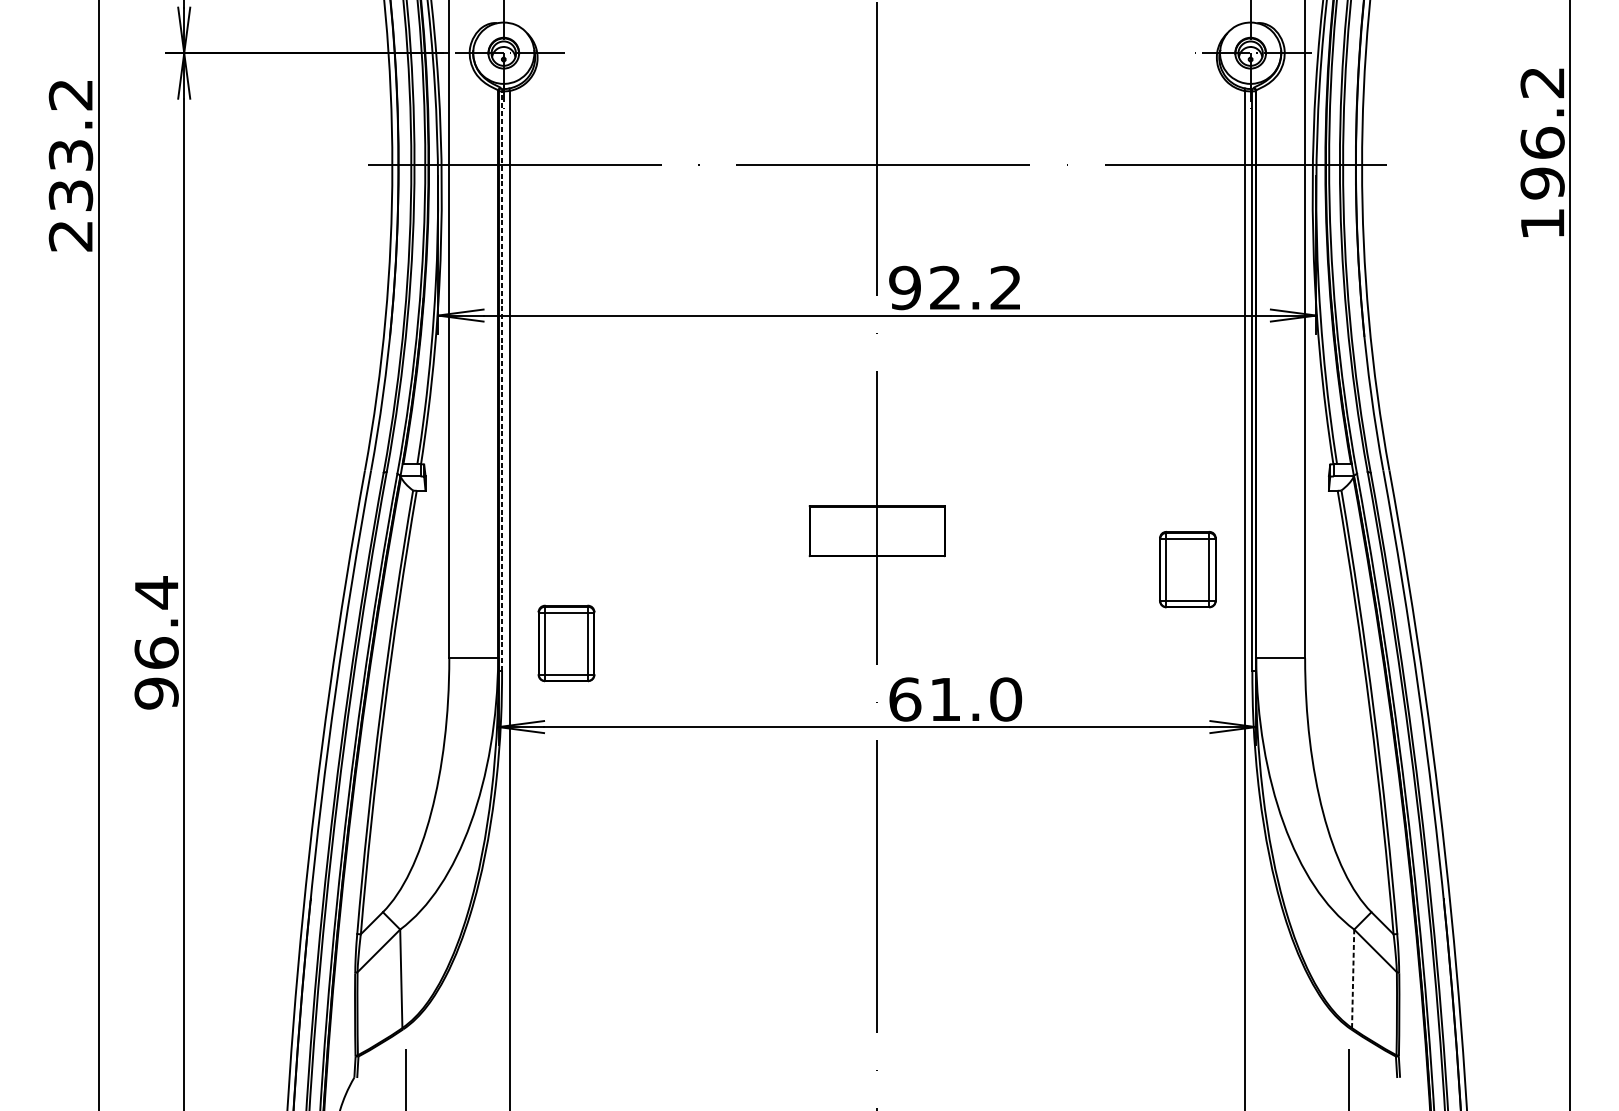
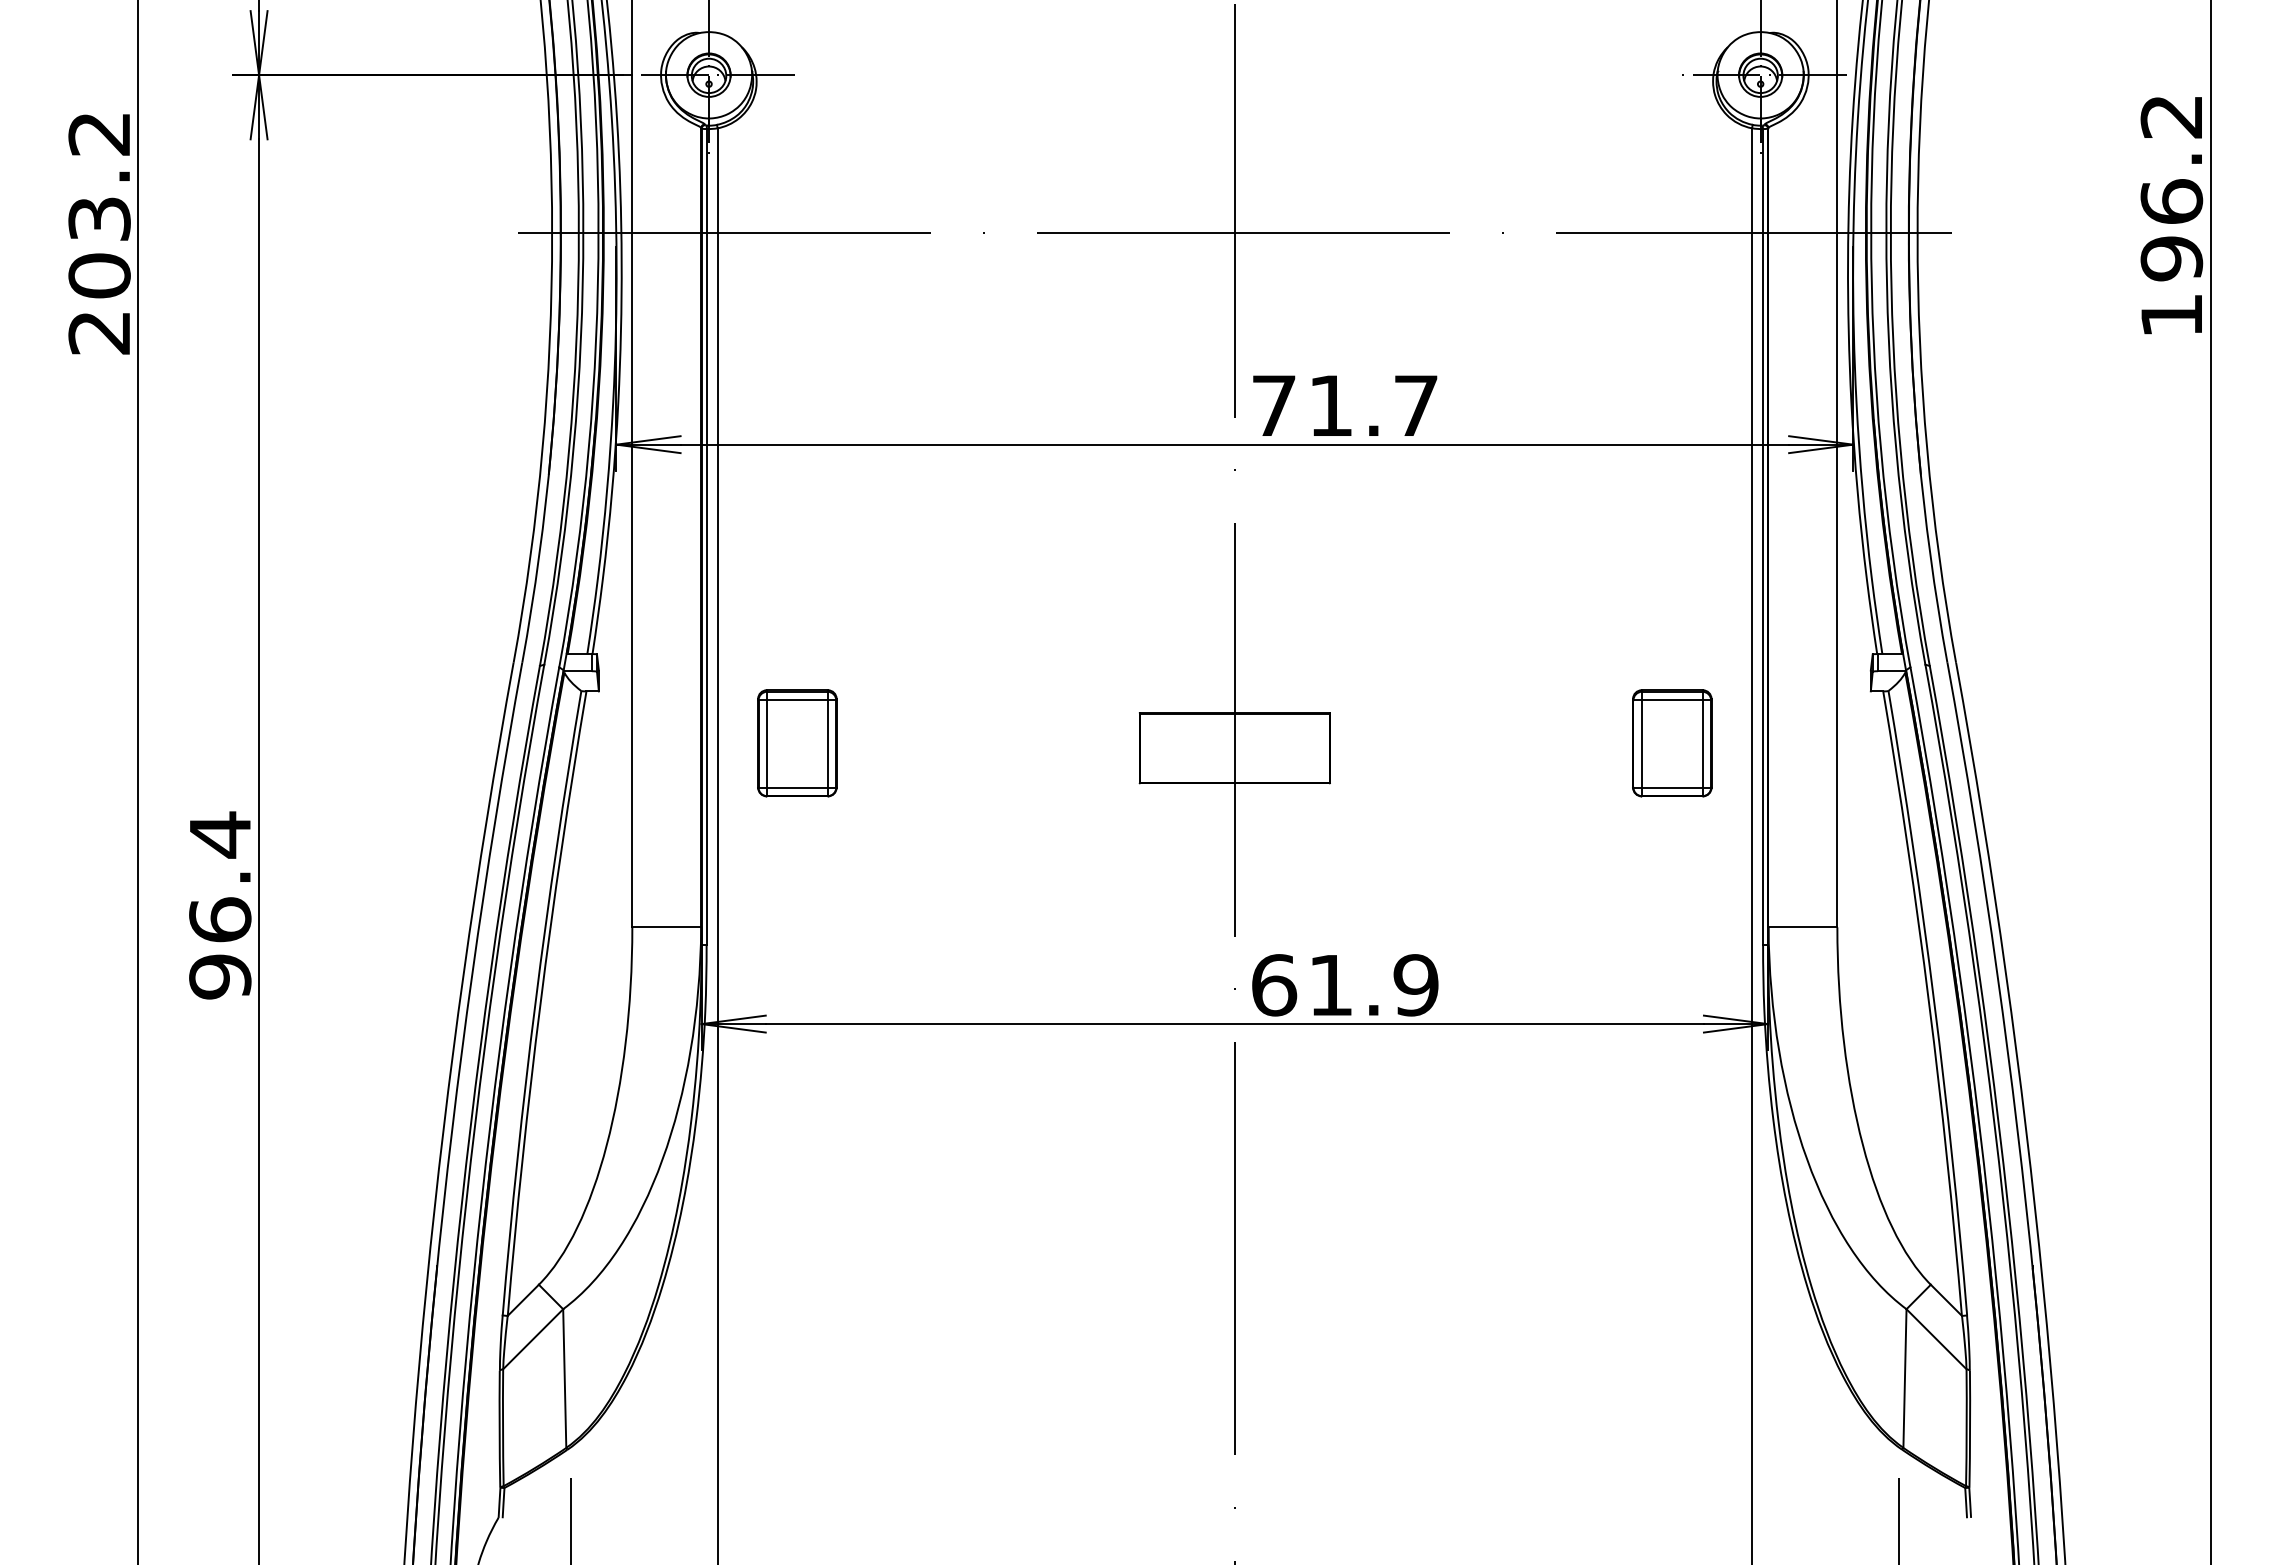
text: (70, 195) -> (99, 275), 233.2 -> 203.2
text: (955, 287) -> (1344, 405), 92.2 -> 71.7
line: (501, 380) -> (706, 536), dashed -> solid
part: (1188, 569) -> (1672, 743), moved
part: (566, 643) -> (797, 743), moved
text: (1005, 699) -> (1415, 985), 61.0 -> 61.9
line: (1352, 978) -> (1904, 1378), dashed -> solid

